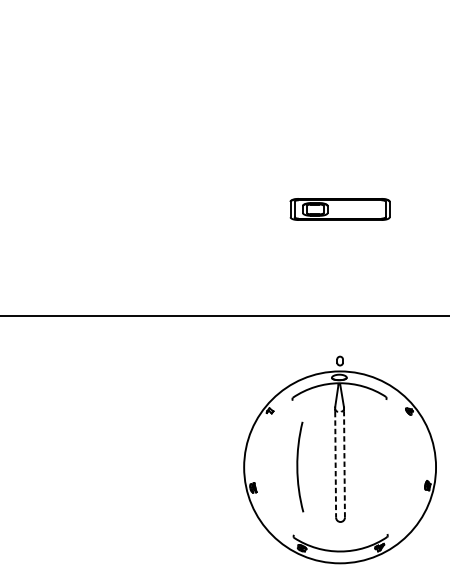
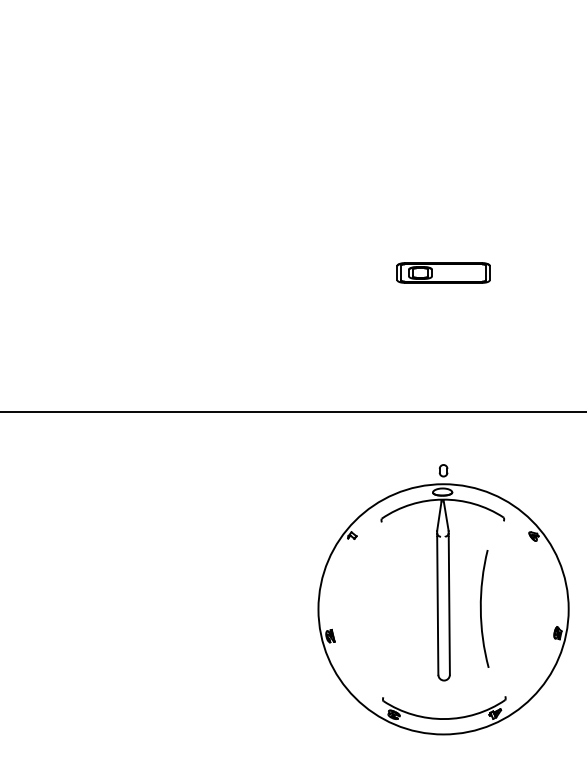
part: (340, 209) -> (443, 272), size x0.71
line: (335, 464) -> (437, 605), dashed -> solid
line: (344, 464) -> (449, 605), dashed -> solid
arc: (297, 466) -> (481, 608), moved

